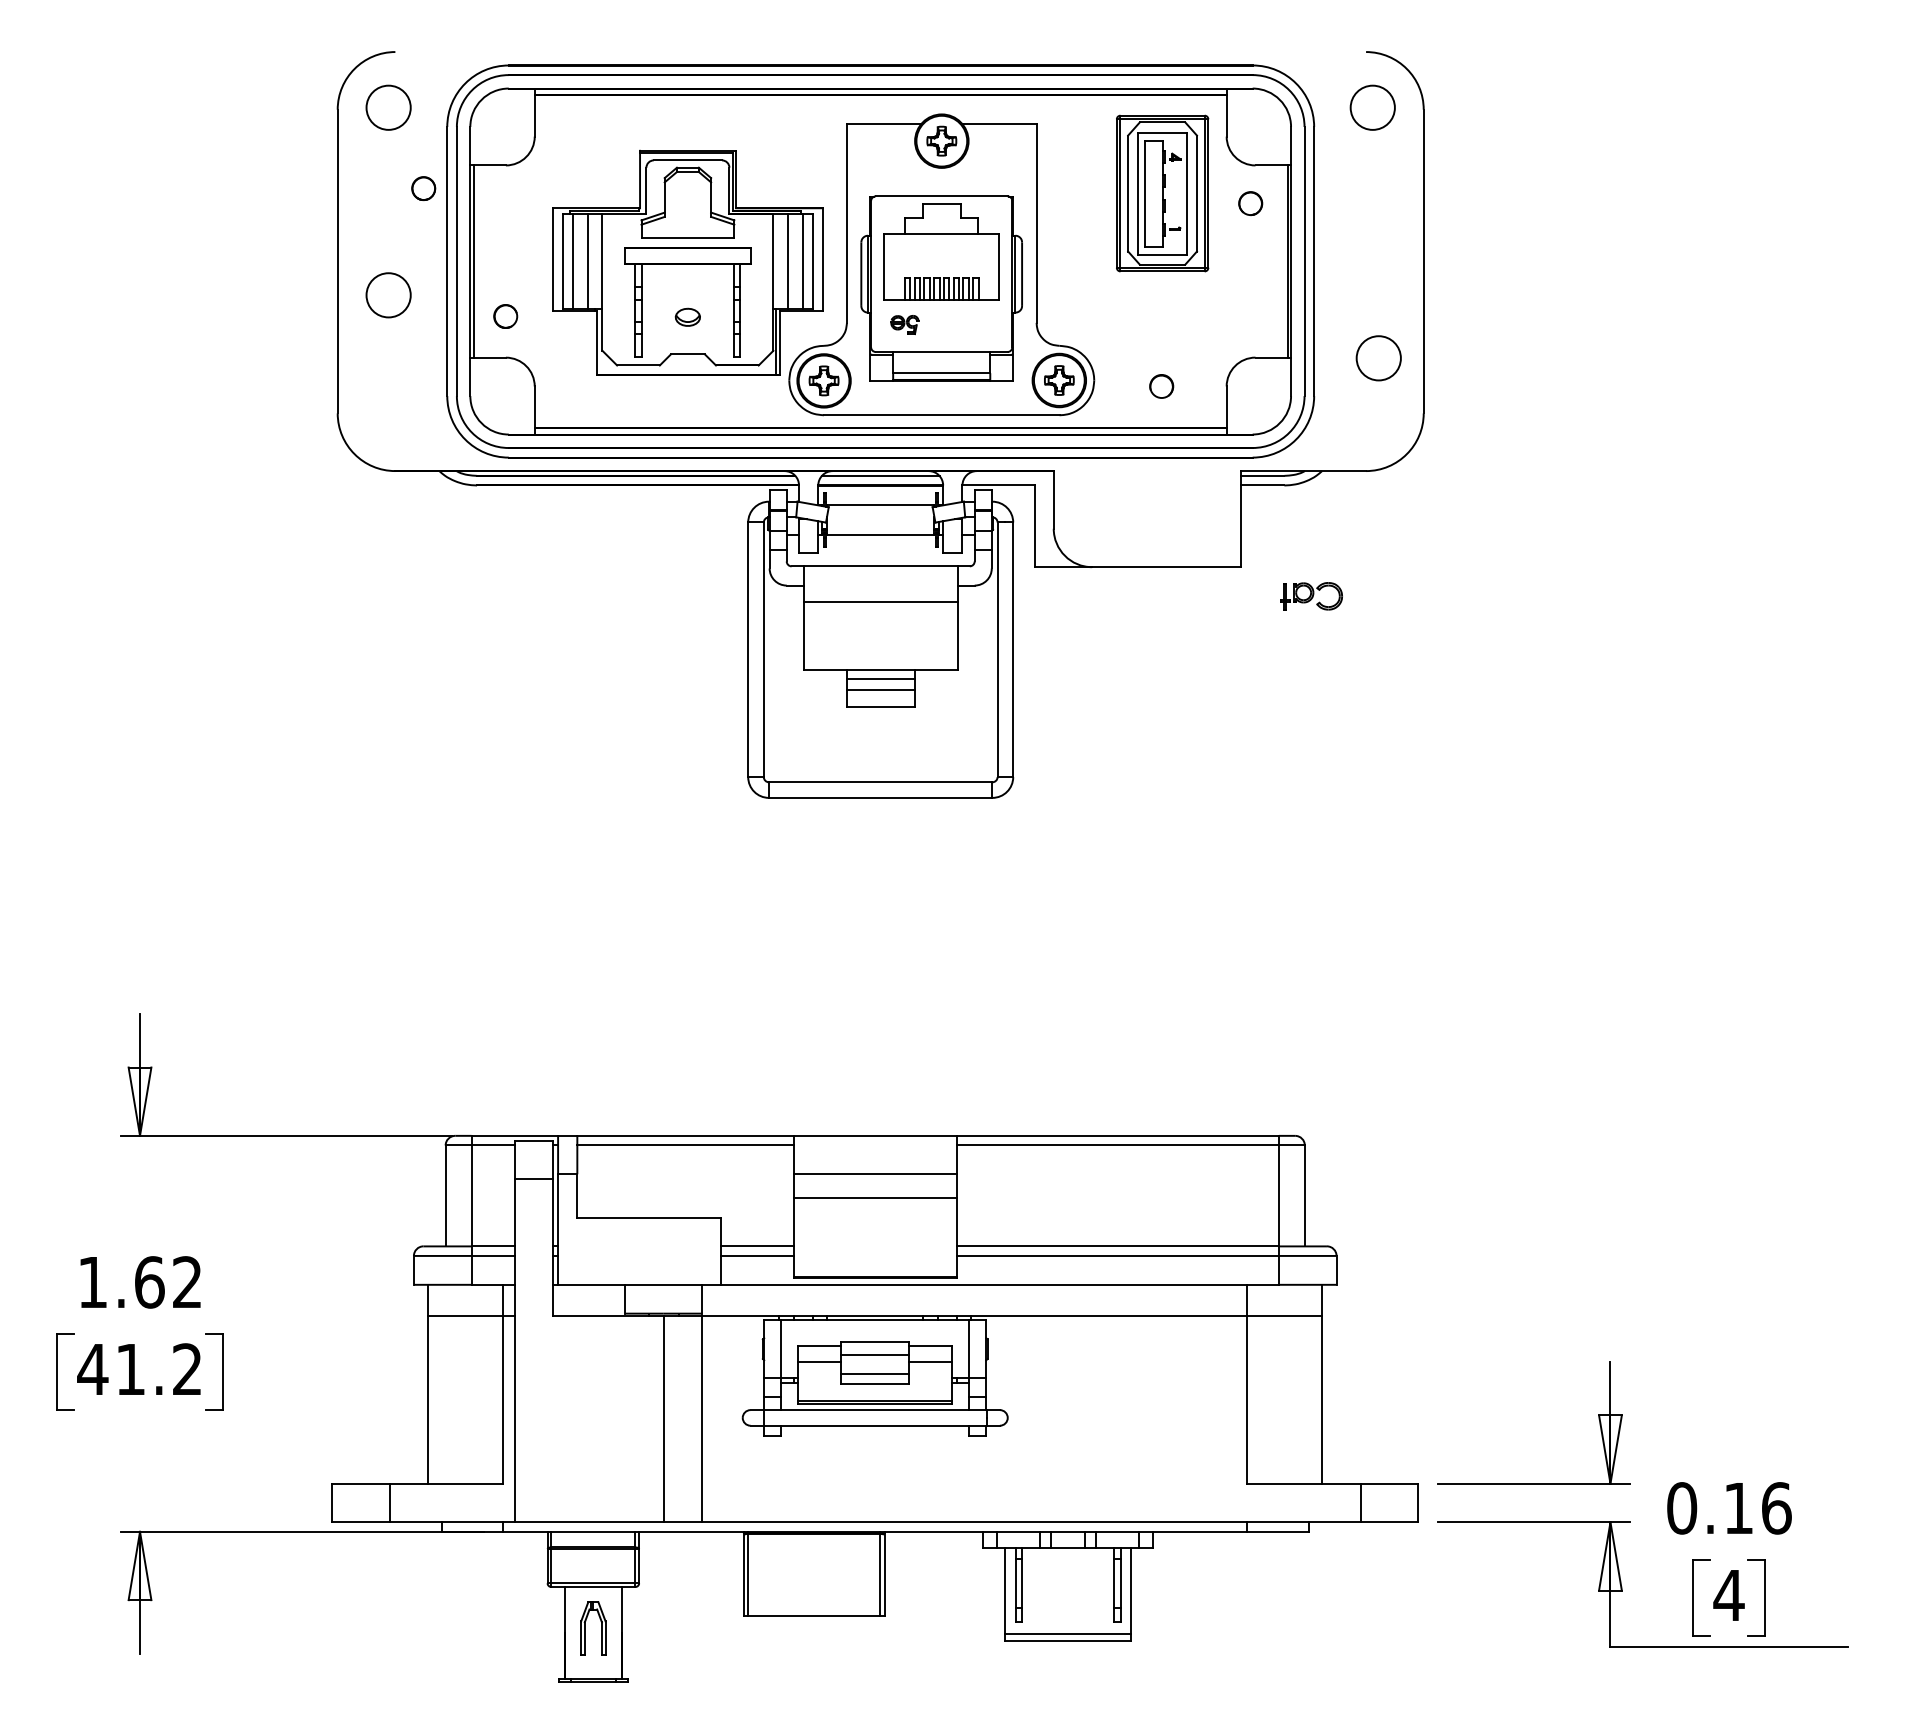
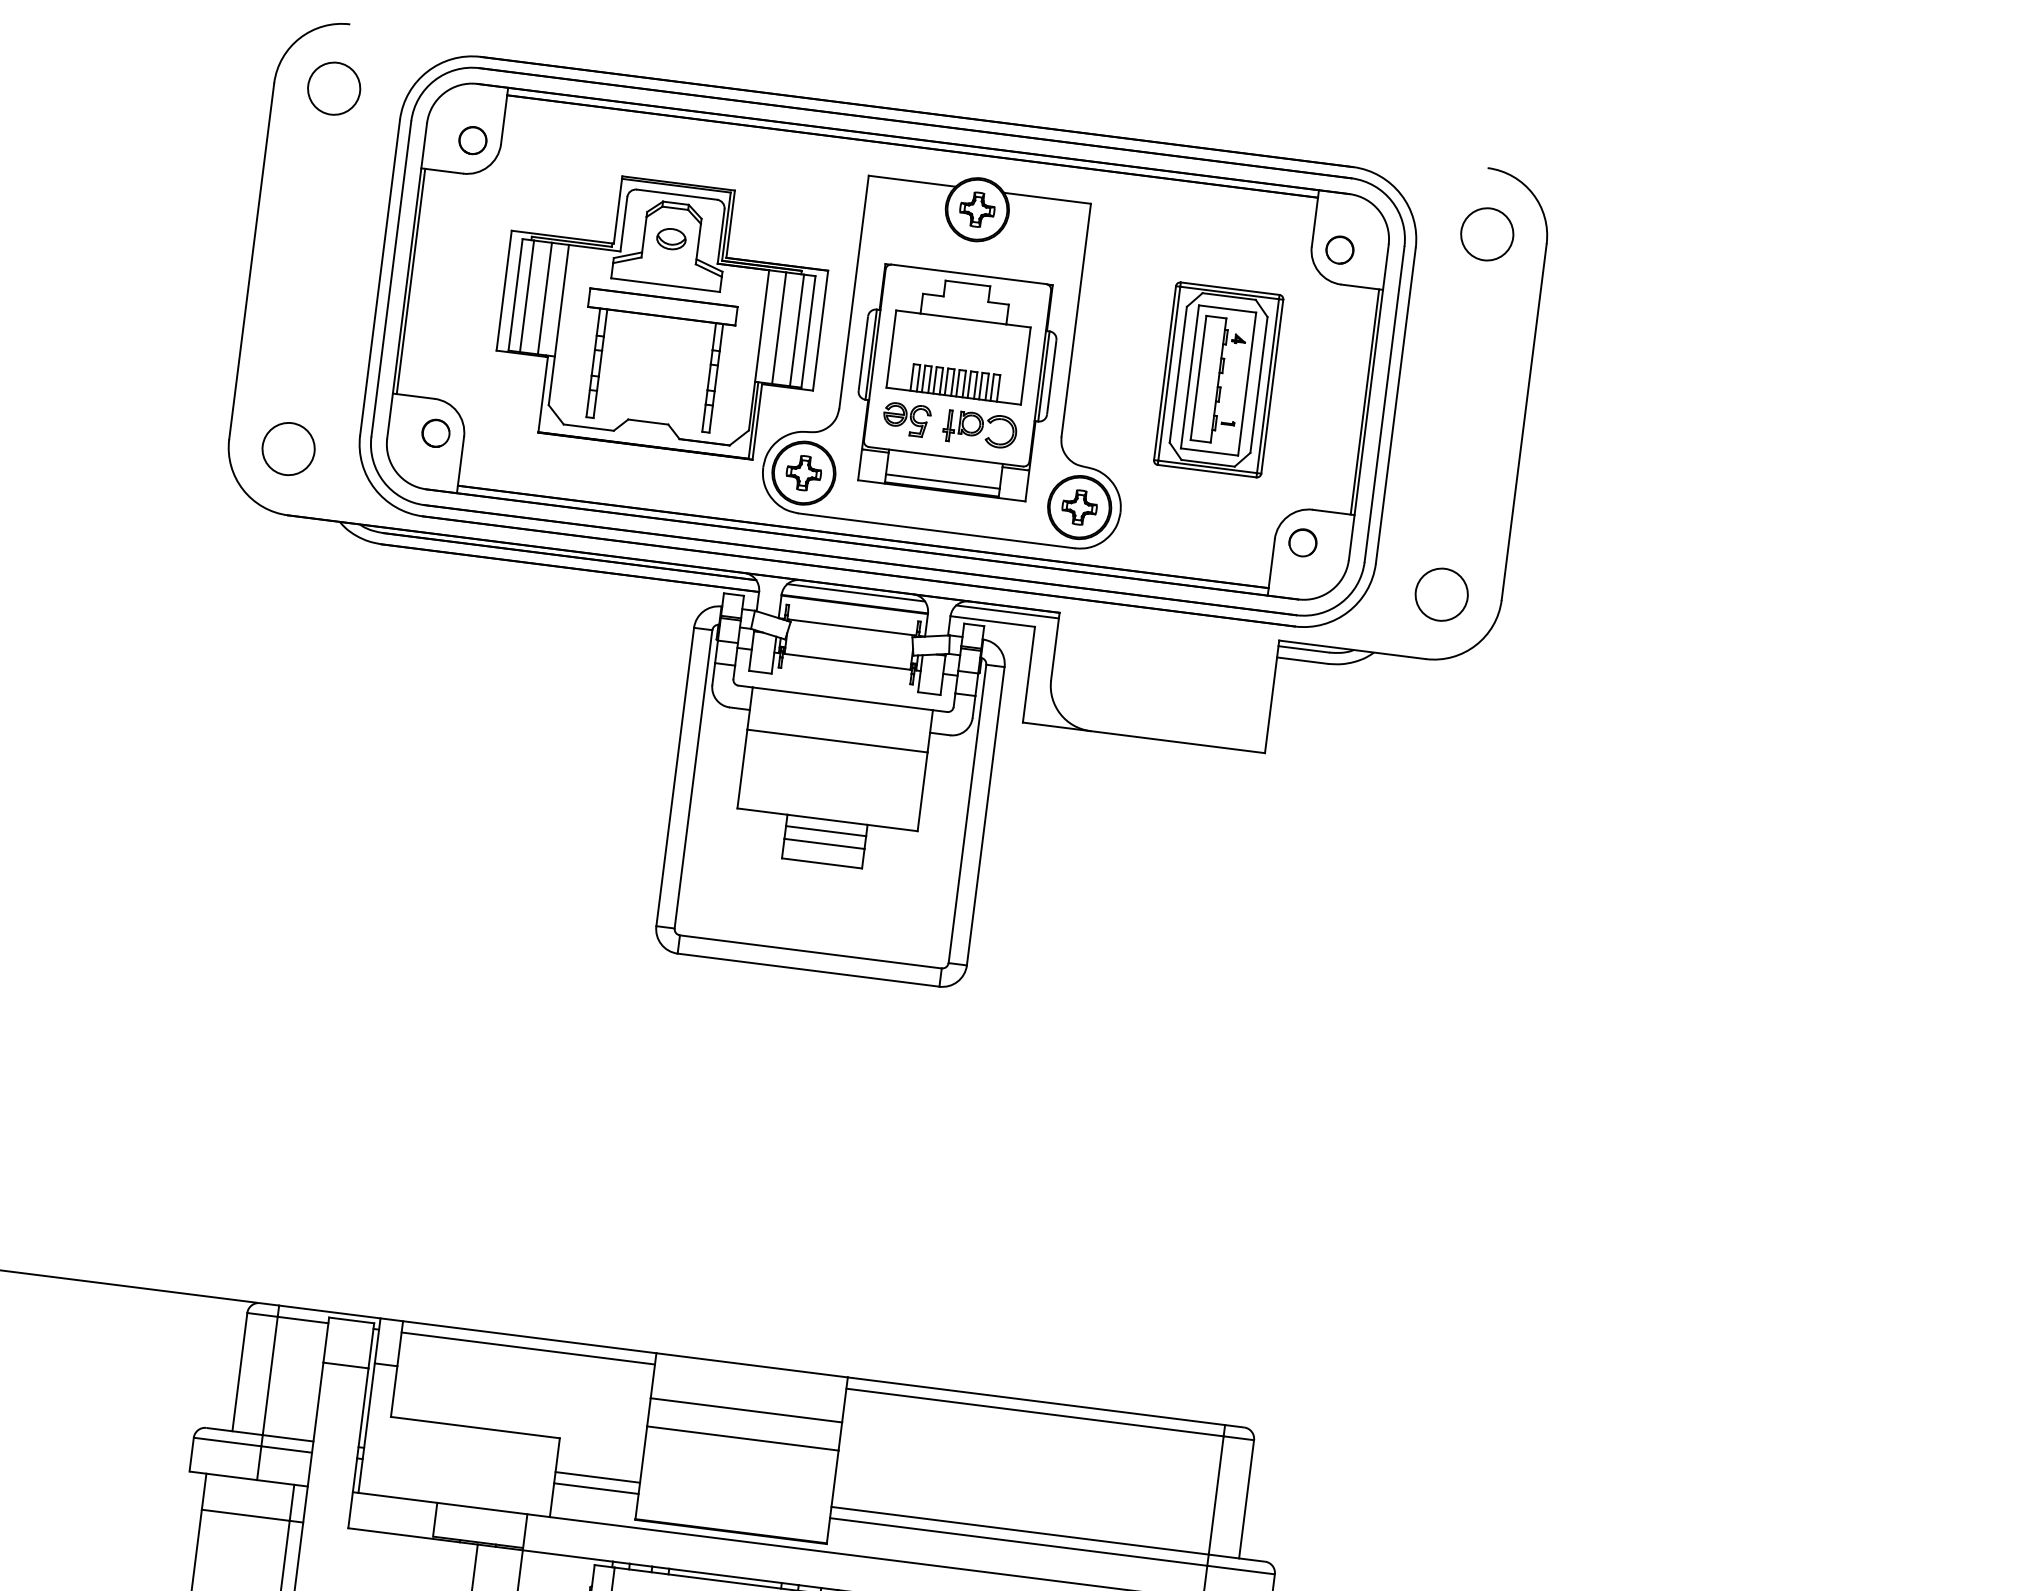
circle: (423, 188) -> (472, 140), moved
part: (1162, 193) -> (1218, 379), moved
circle: (1250, 203) -> (1339, 249), moved
circle: (388, 295) -> (288, 449), moved
circle: (505, 316) -> (435, 433), moved
part: (687, 316) -> (671, 238), moved
part: (904, 324) -> (906, 418), size x1.43
circle: (1378, 358) -> (1441, 594), moved
circle: (1161, 386) -> (1302, 542), moved
line: (1009, 475) -> (1007, 611), added
part: (1311, 596) -> (980, 429), moved

